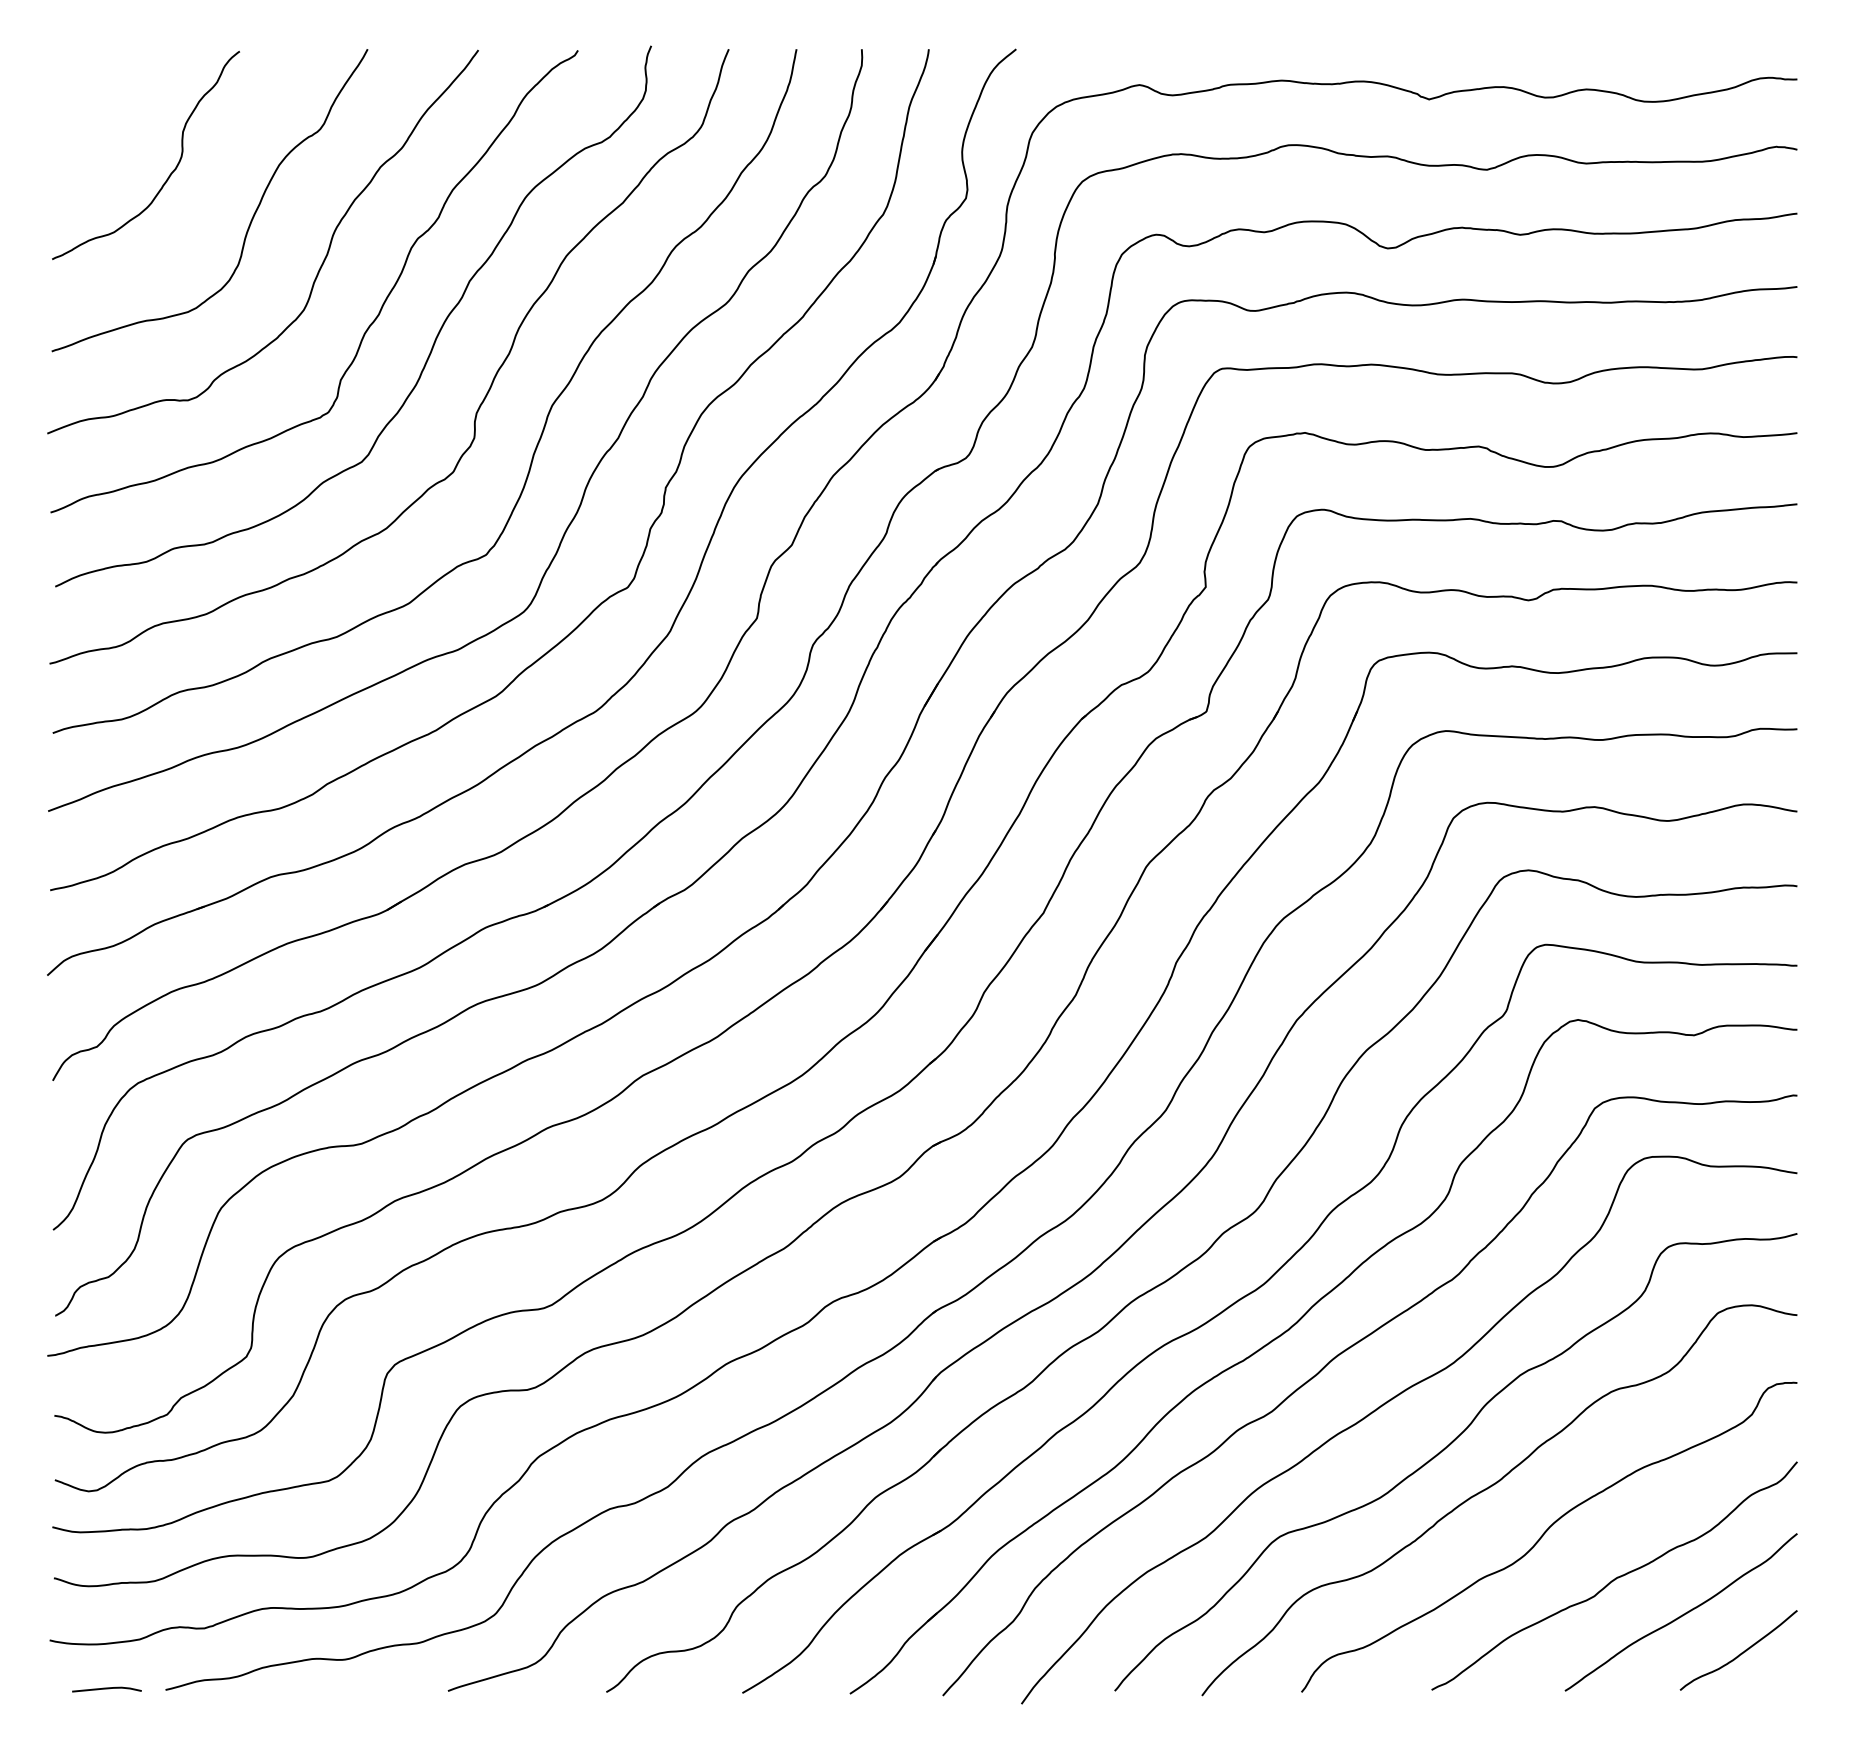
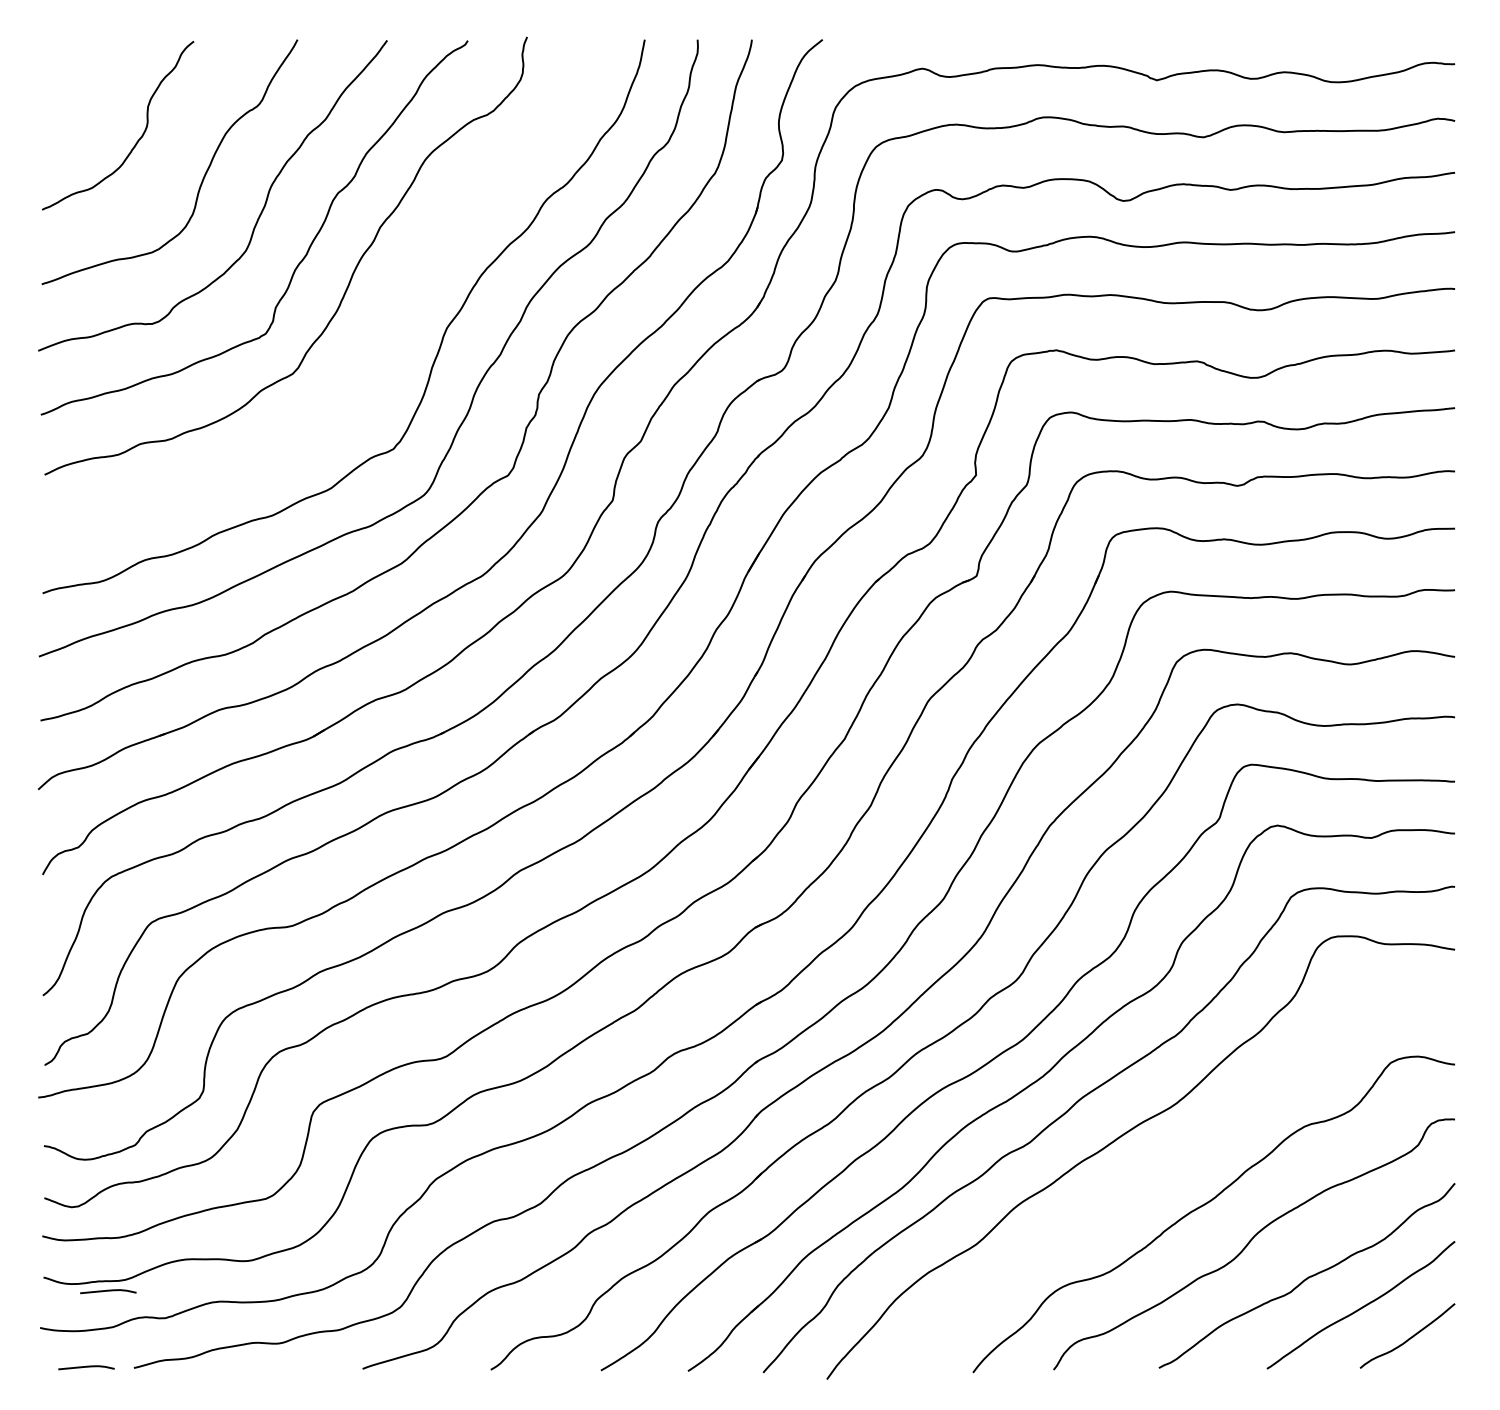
curve: (480, 403) -> (388, 326), removed
curve: (1444, 1450) -> (1169, 1174), removed
curve: (133, 1595) -> (107, 1291), added

